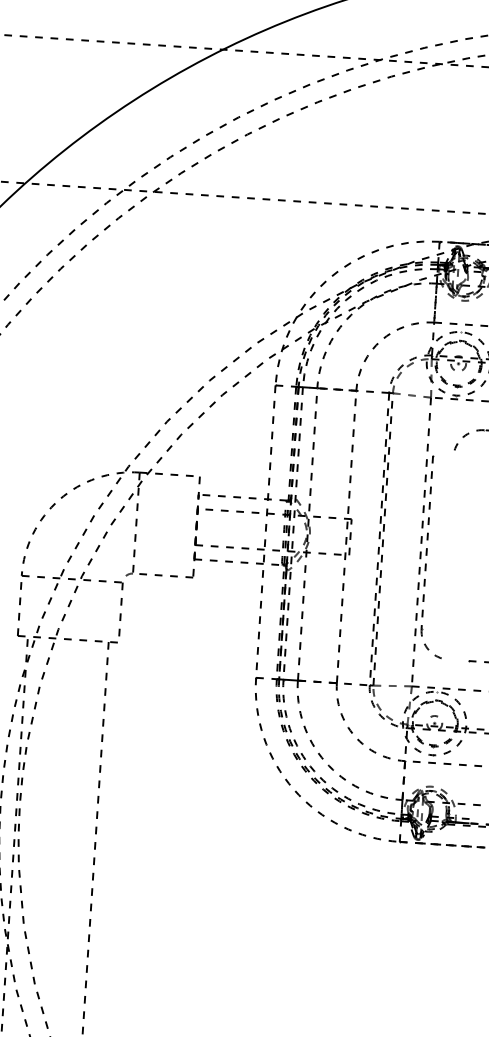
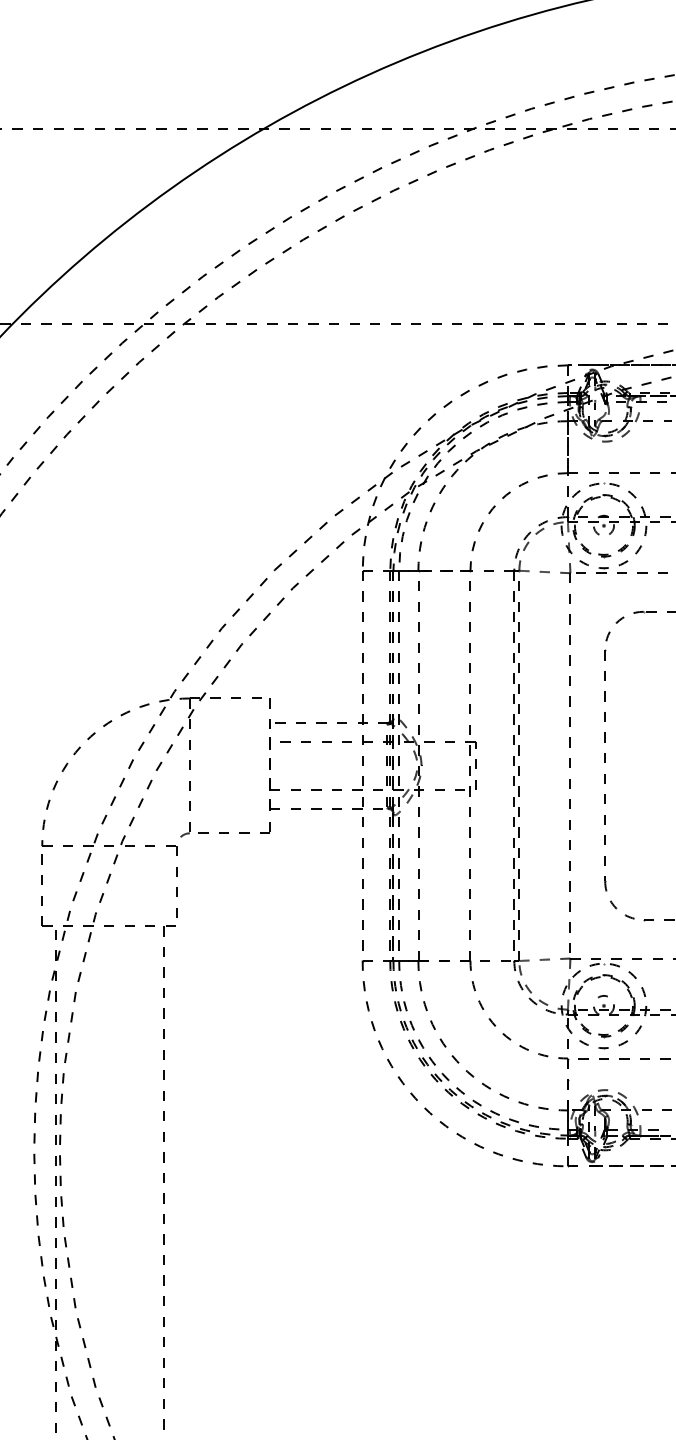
part: (426, 555) -> (605, 783), moved

